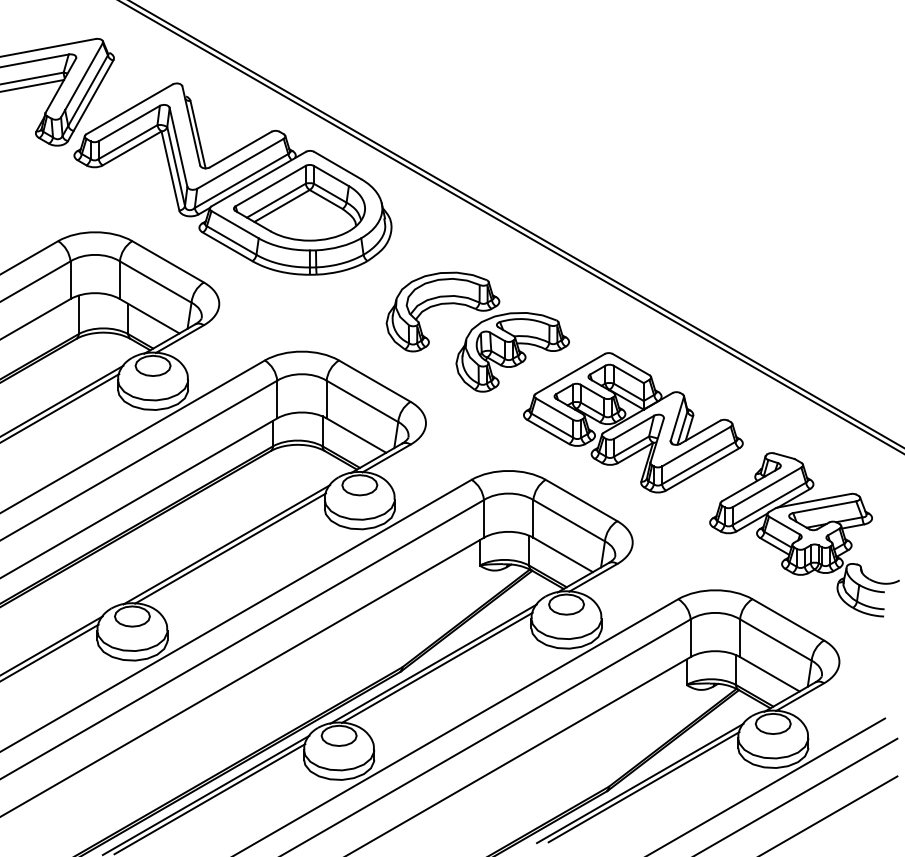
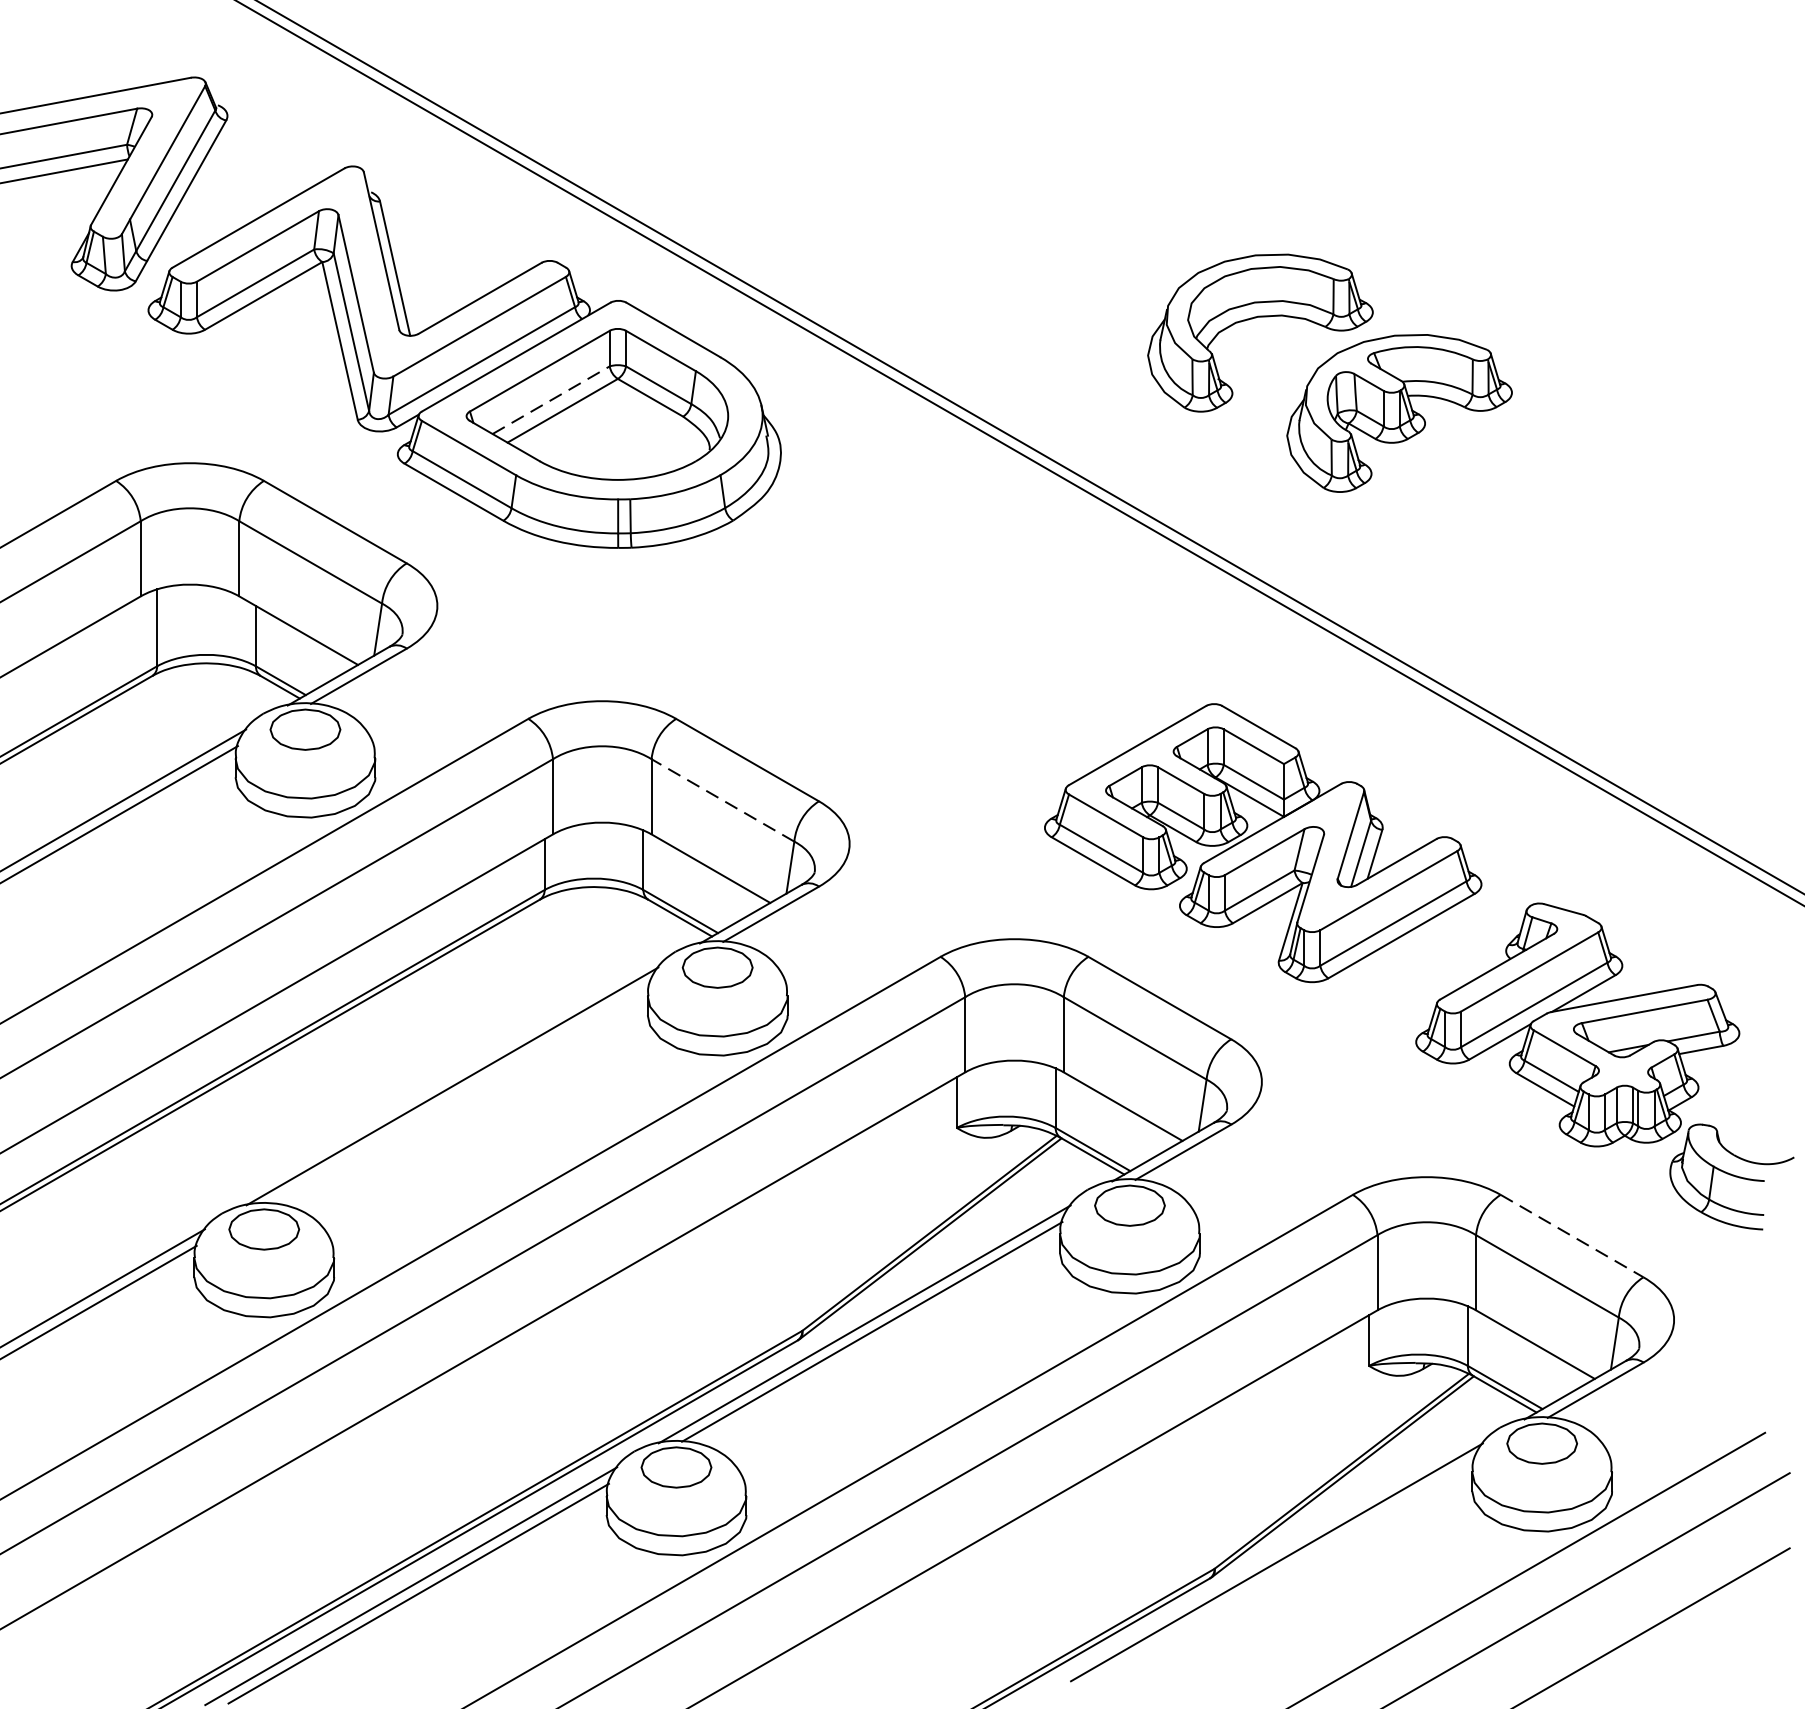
line: (276, 200) -> (551, 399), solid -> dashed
part: (477, 331) -> (1329, 371), moved
line: (362, 401) -> (723, 800), solid -> dashed
line: (230, 548) -> (459, 1093), removed
line: (788, 620) -> (1572, 1237), solid -> dashed
line: (643, 787) -> (1283, 1570), removed

